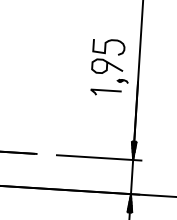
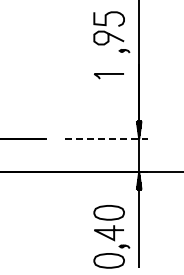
part: (110, 61) -> (111, 32), moved
line: (99, 158) -> (106, 139), solid -> dashed

